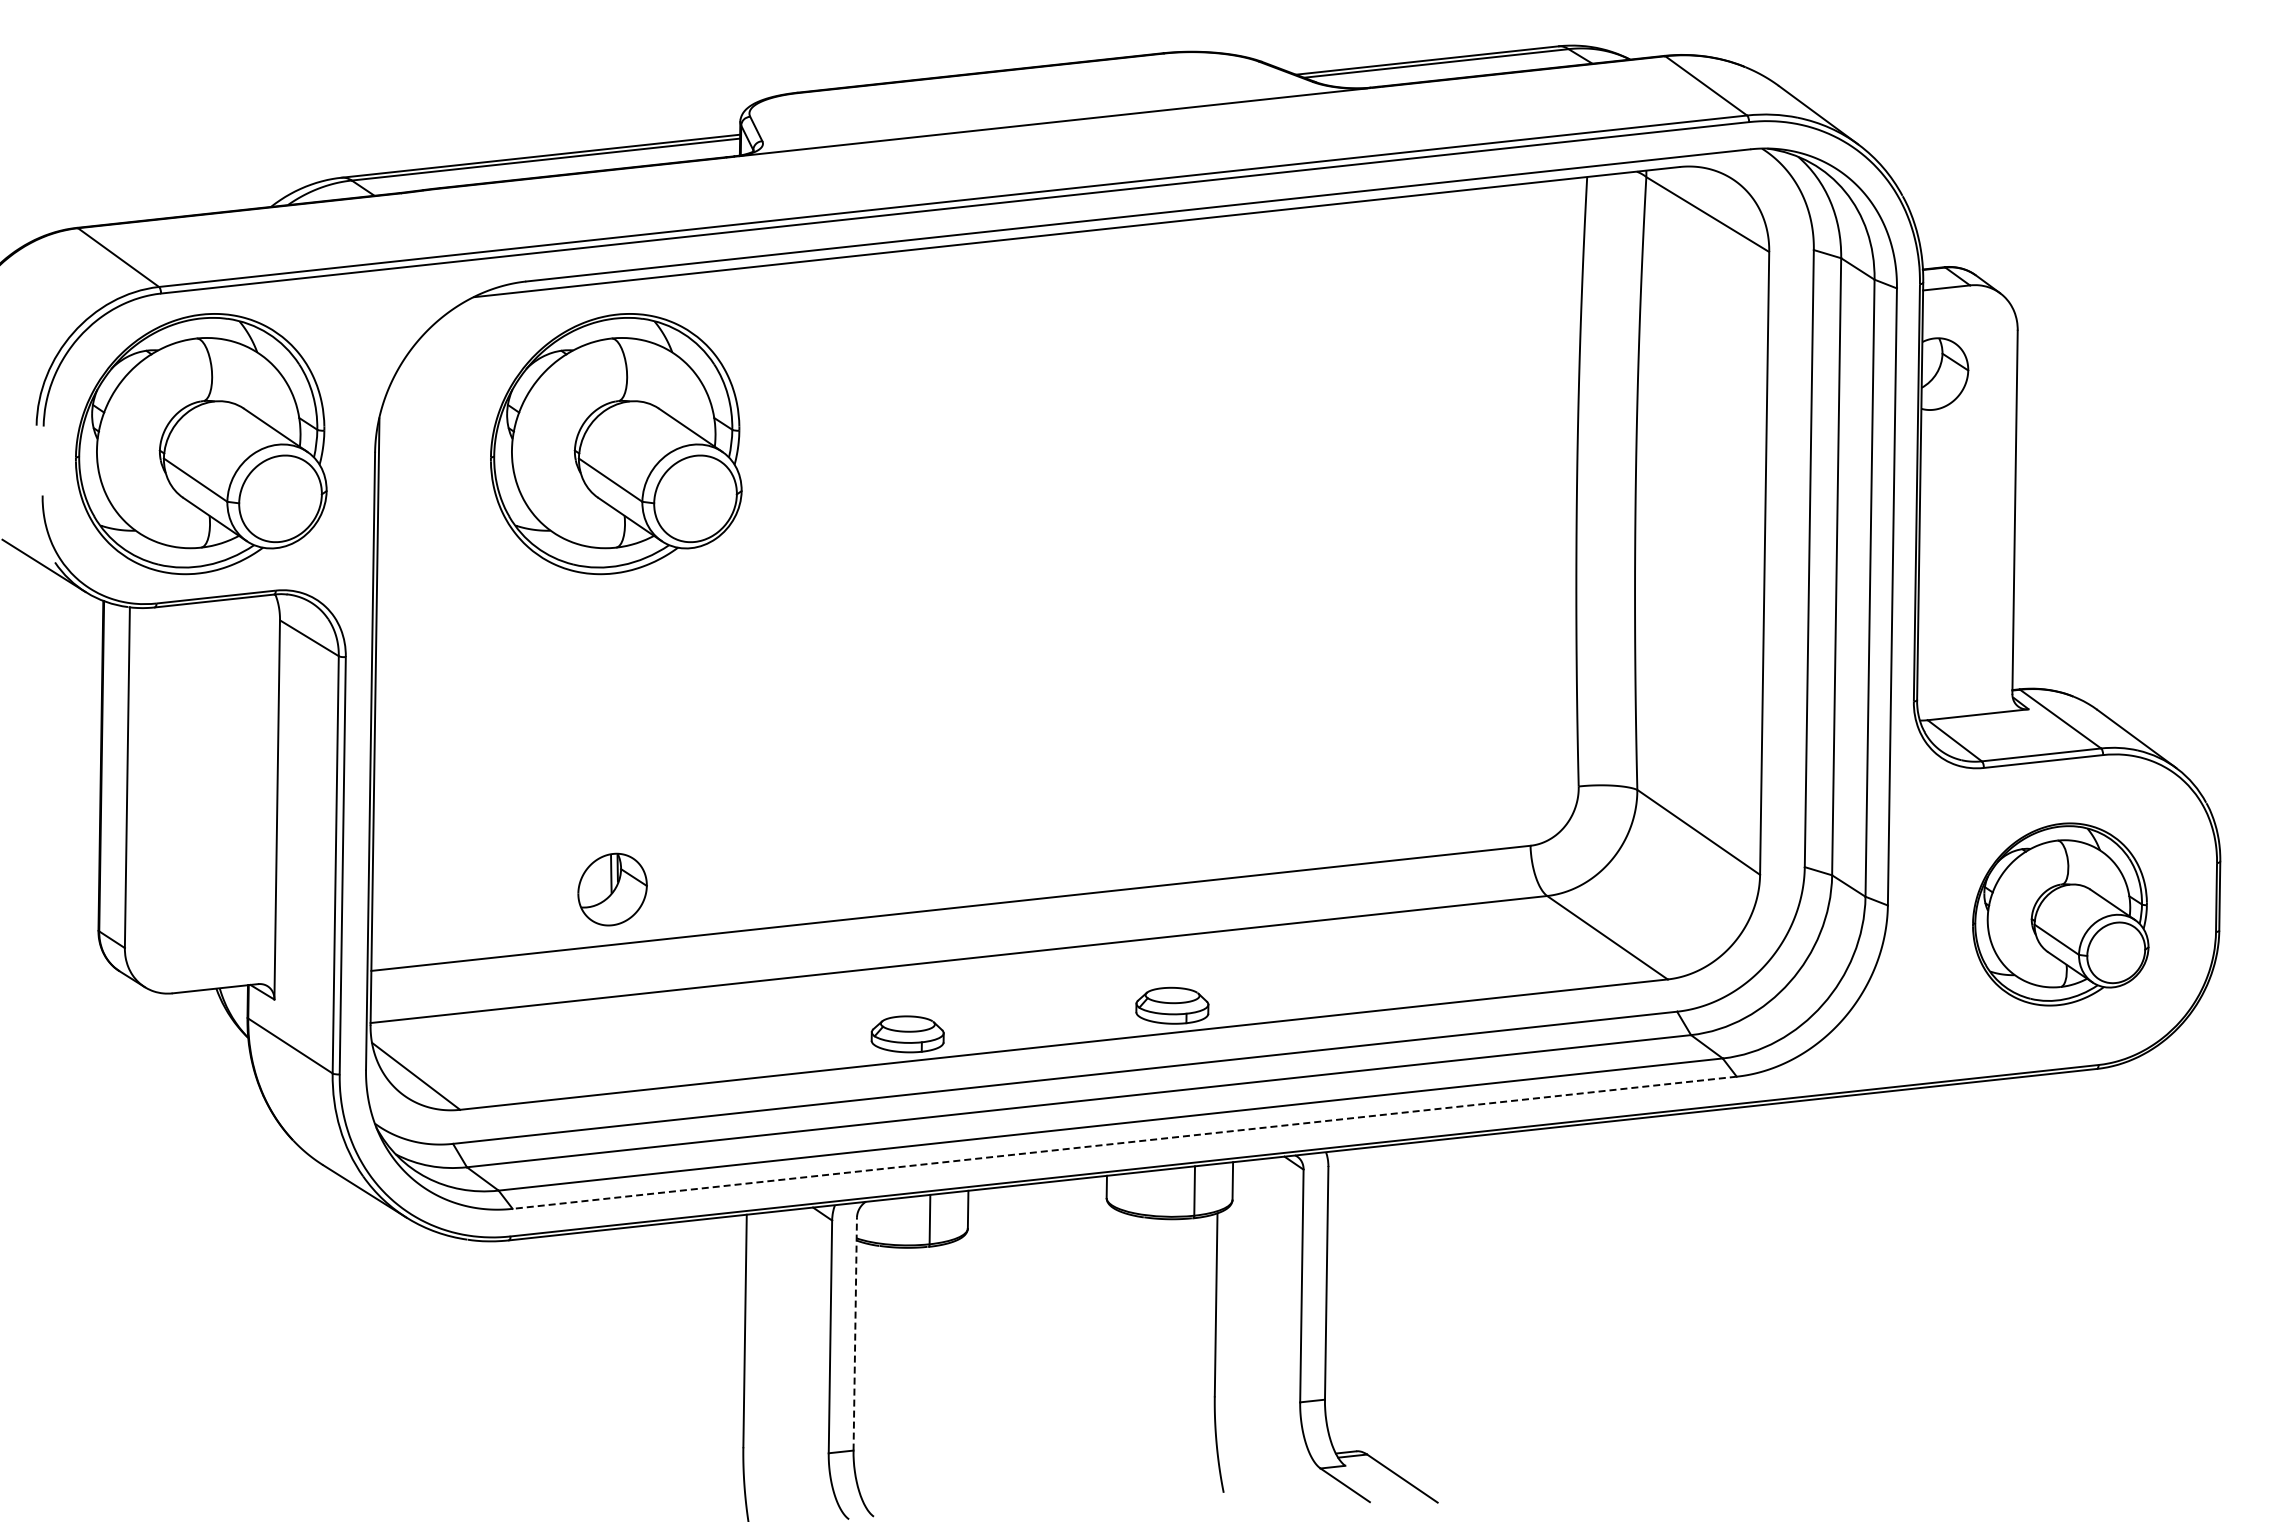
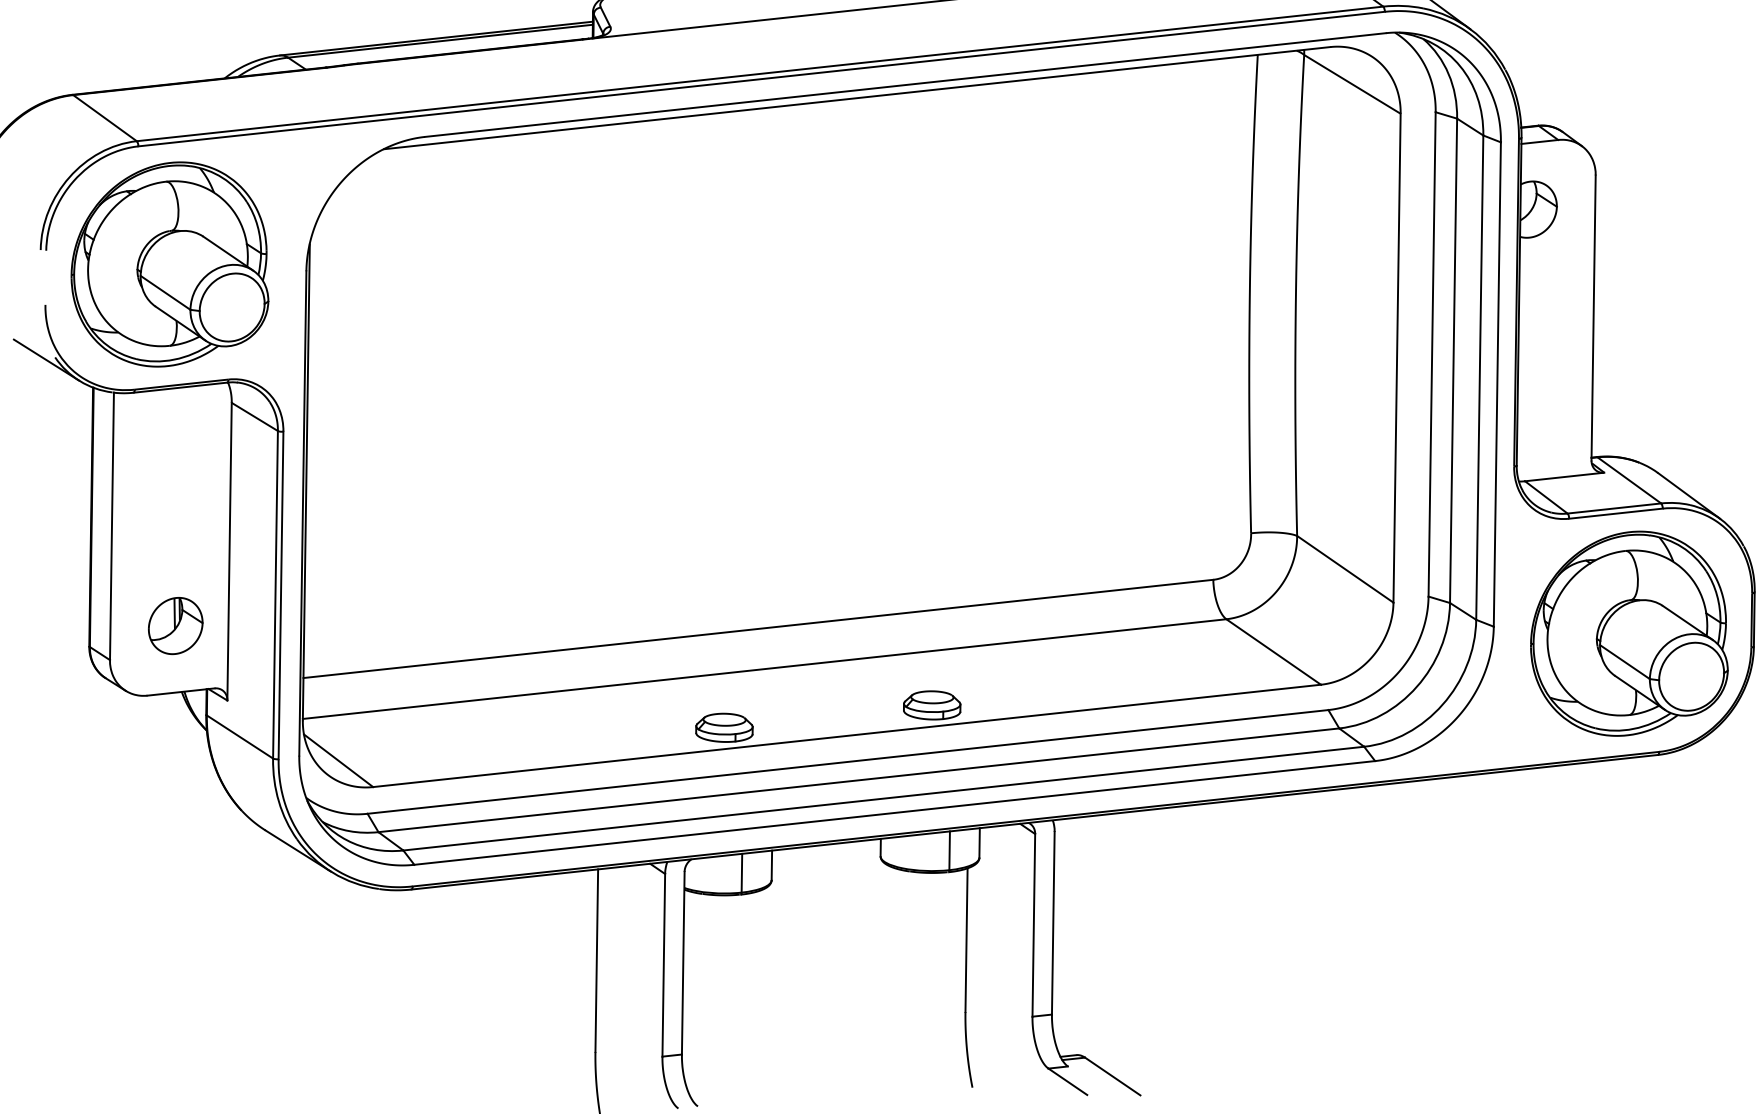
part: (616, 444) -> (495, 264), removed
part: (612, 889) -> (175, 625), moved
part: (2060, 914) -> (1629, 633), size x1.43
line: (1124, 1142) -> (894, 812), dashed -> solid
line: (855, 1333) -> (683, 962), dashed -> solid

